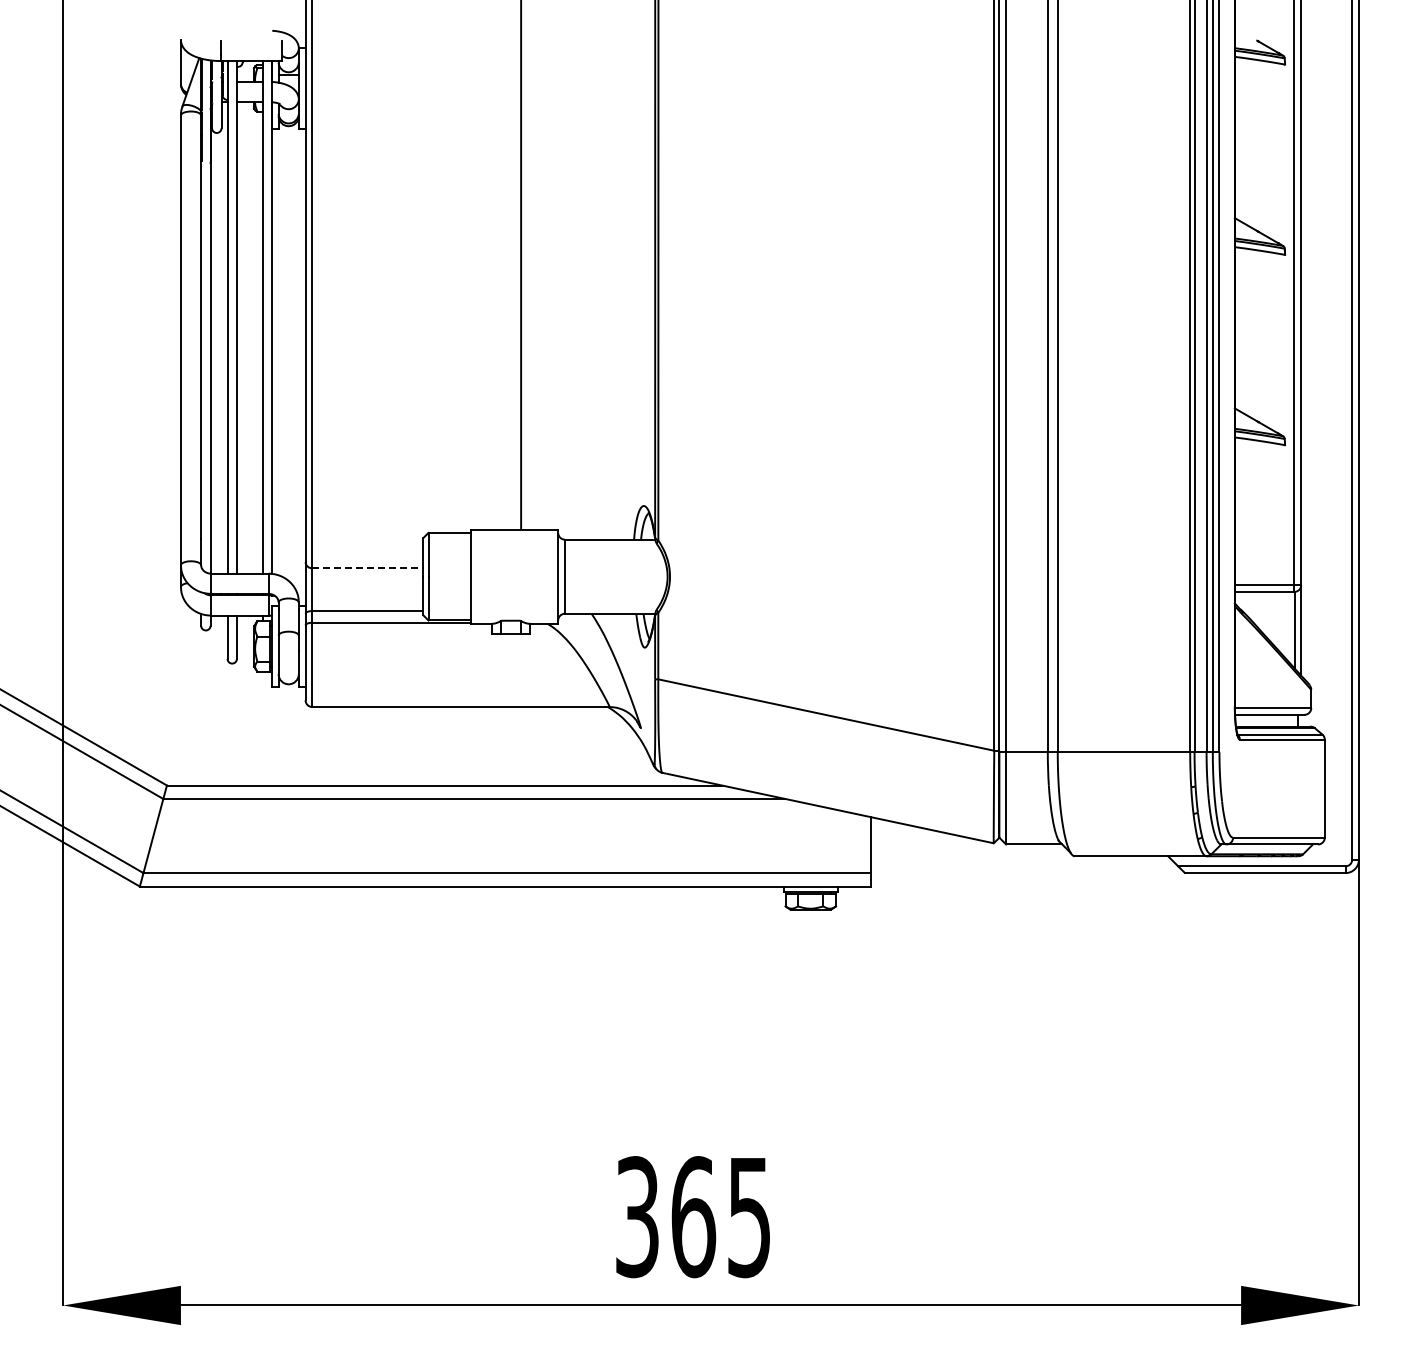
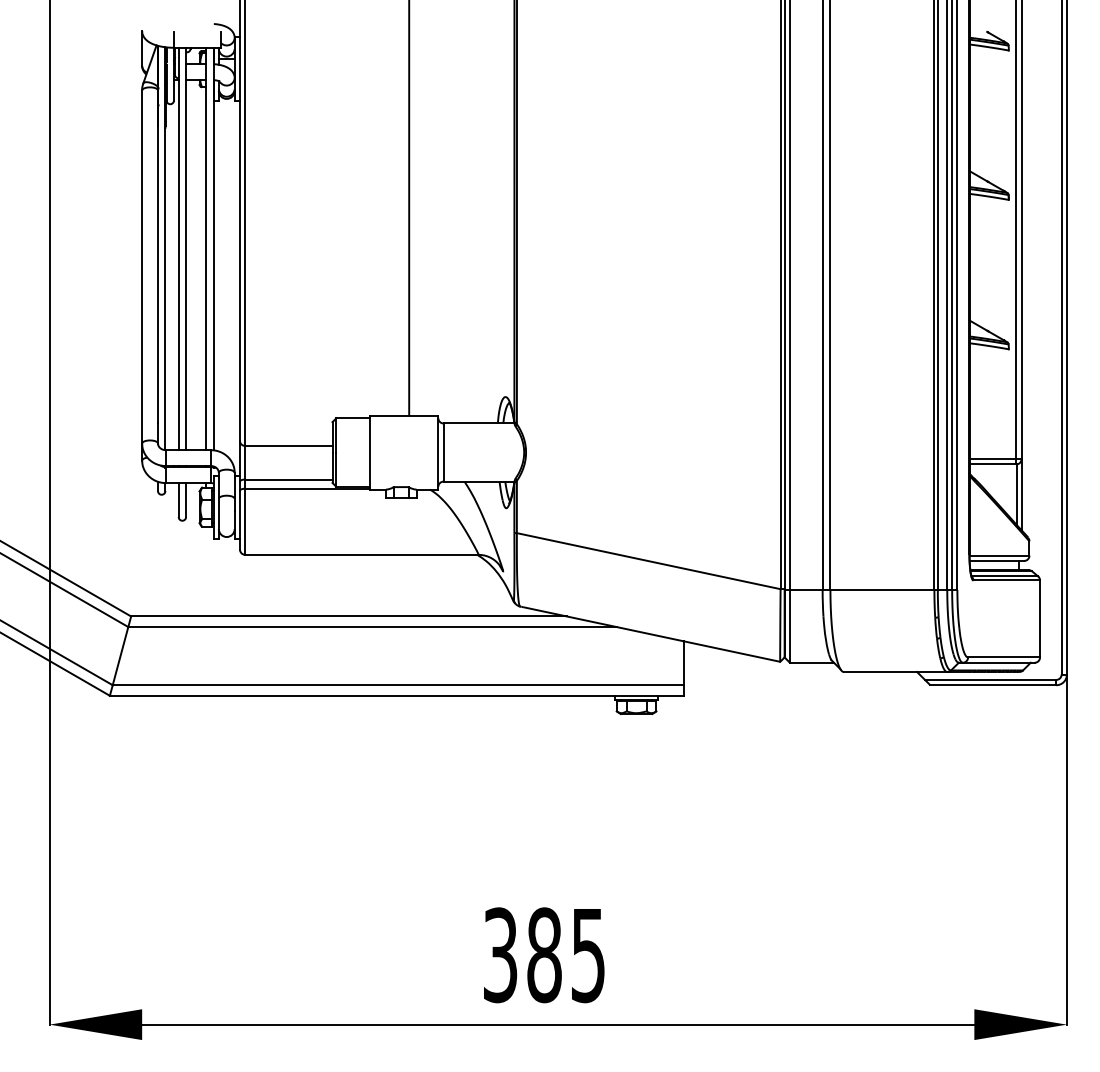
line: (367, 568) -> (288, 446), dashed -> solid
text: (693, 1217) -> (544, 955), 365 -> 385

